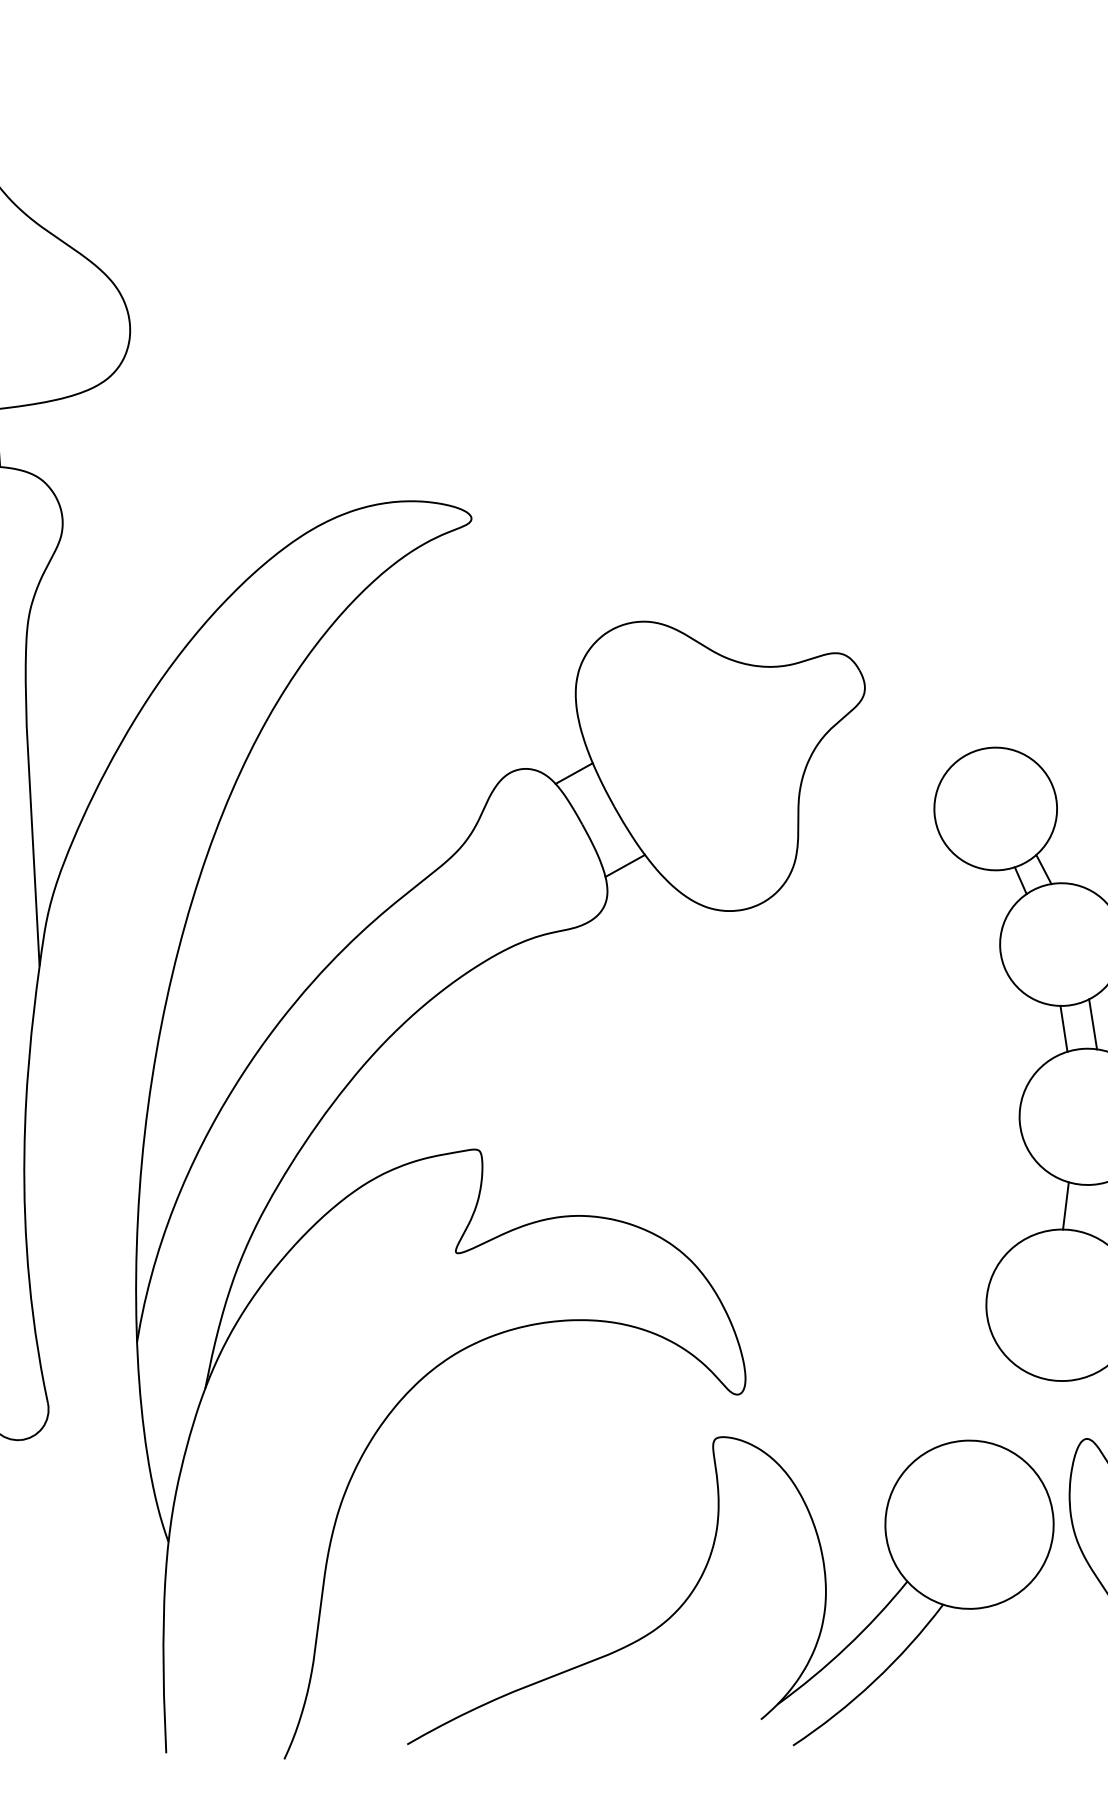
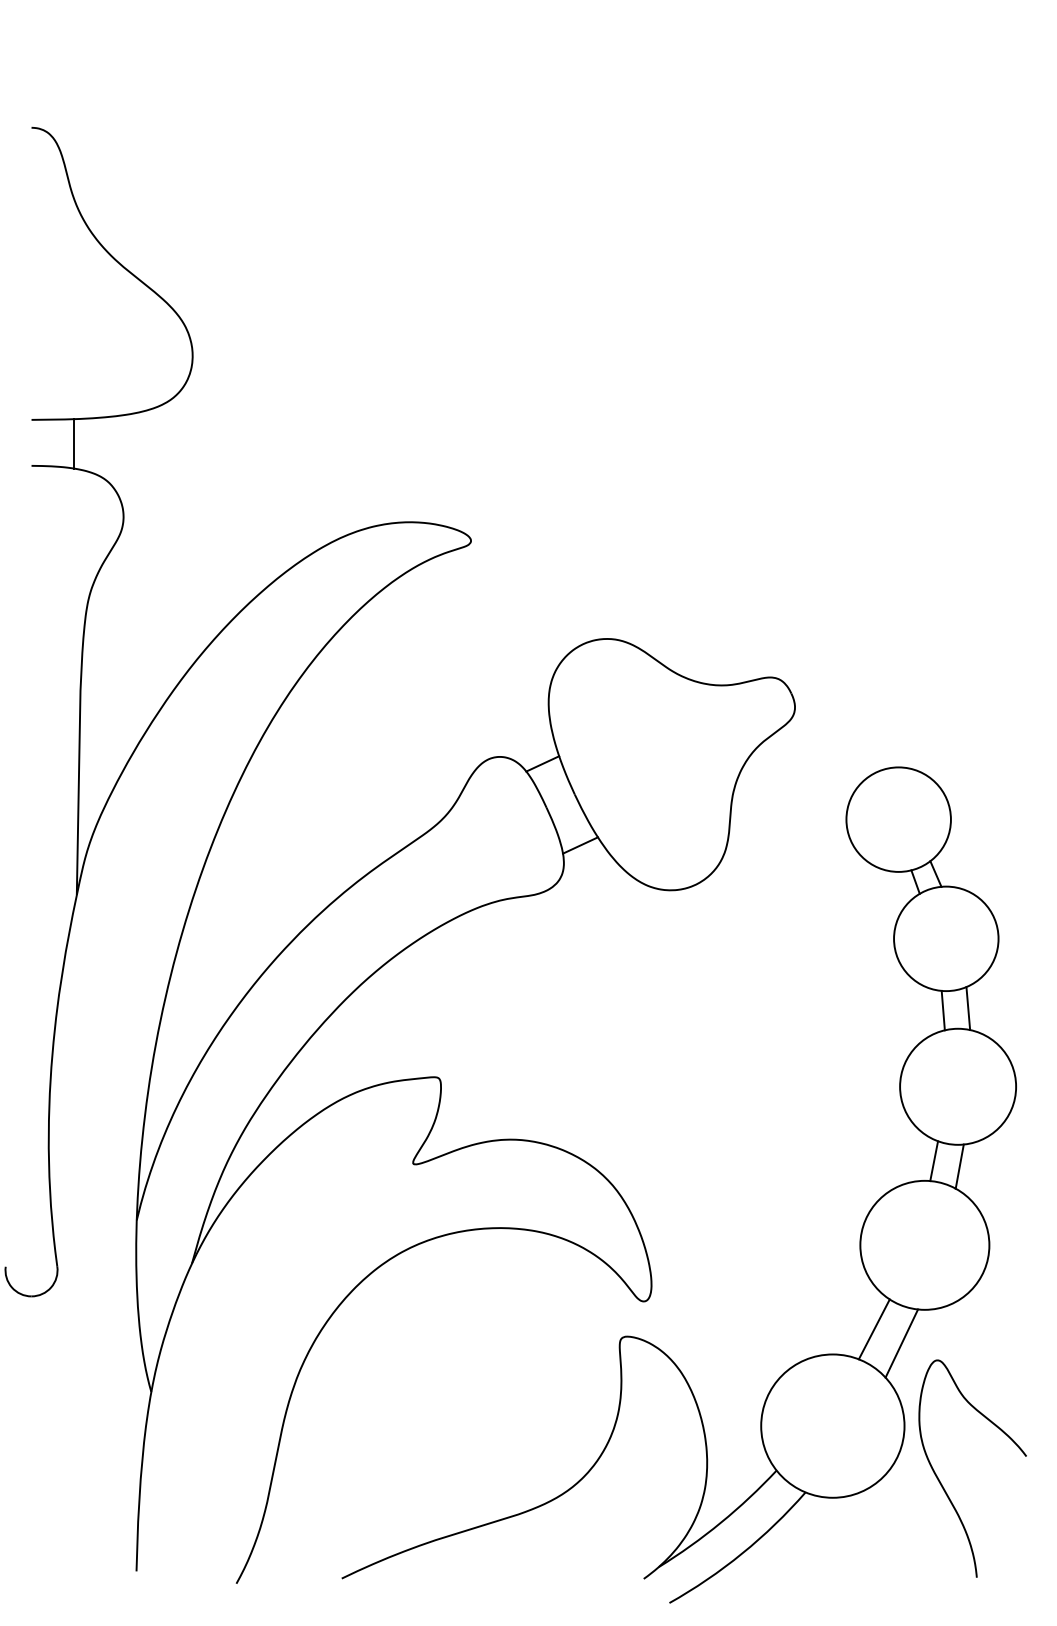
line: (1096, 1210) -> (959, 1166), added
line: (1009, 1408) -> (873, 1329), added
line: (1042, 1422) -> (901, 1343), added

